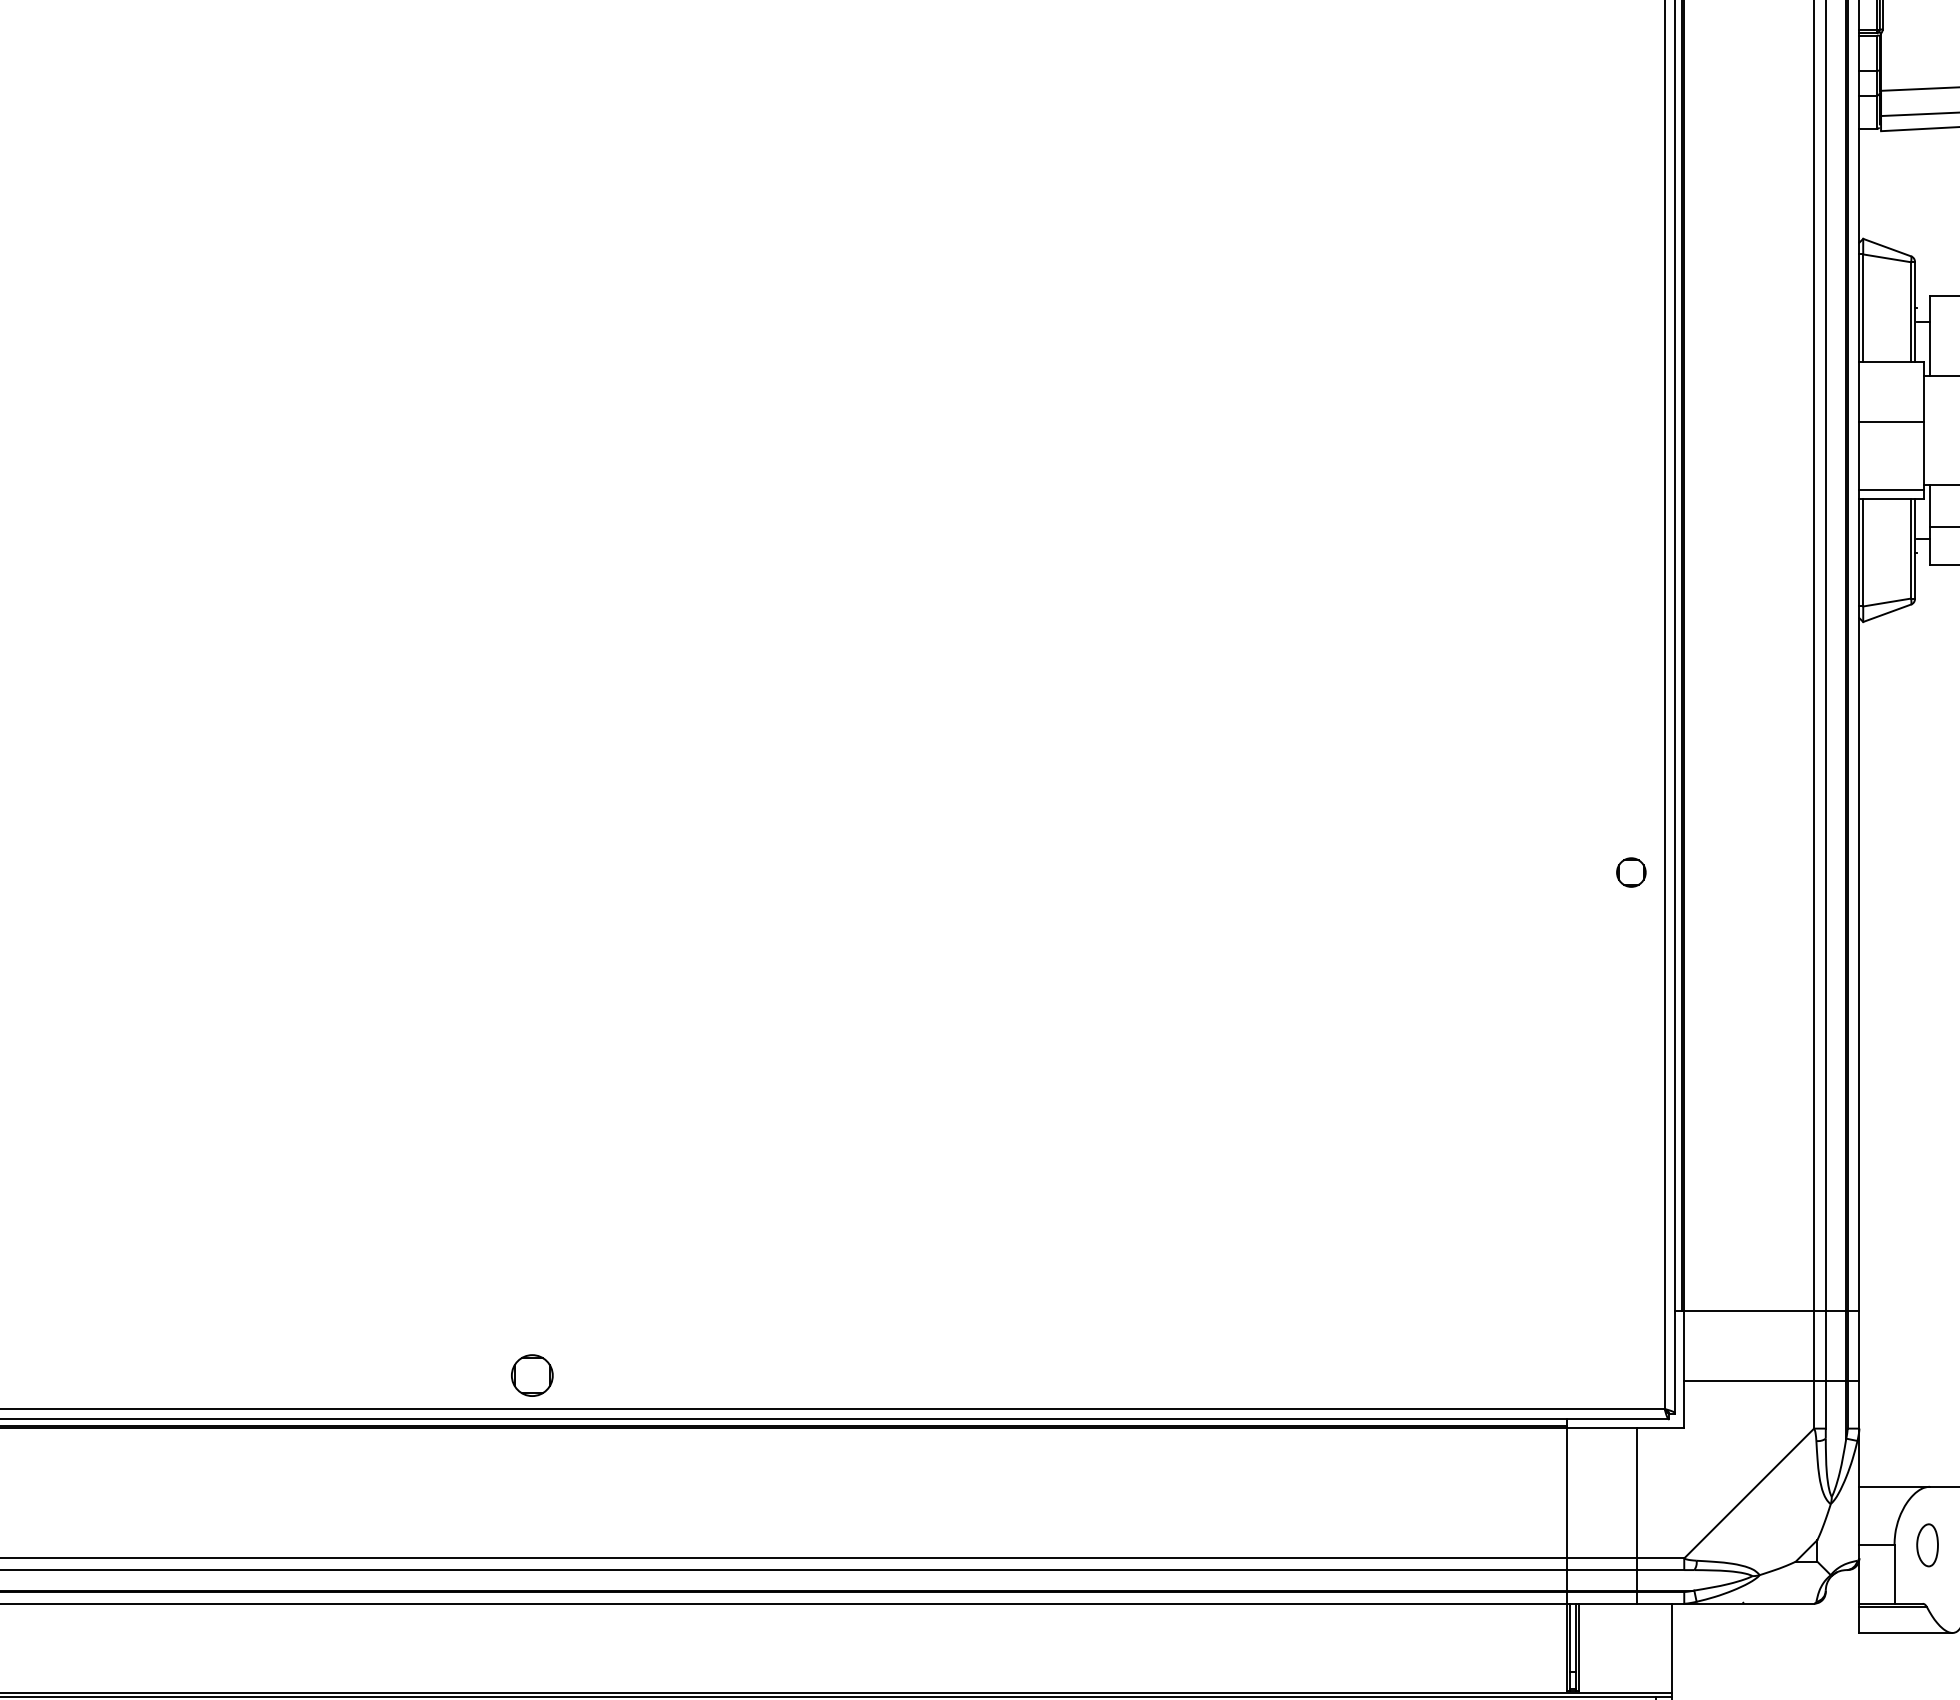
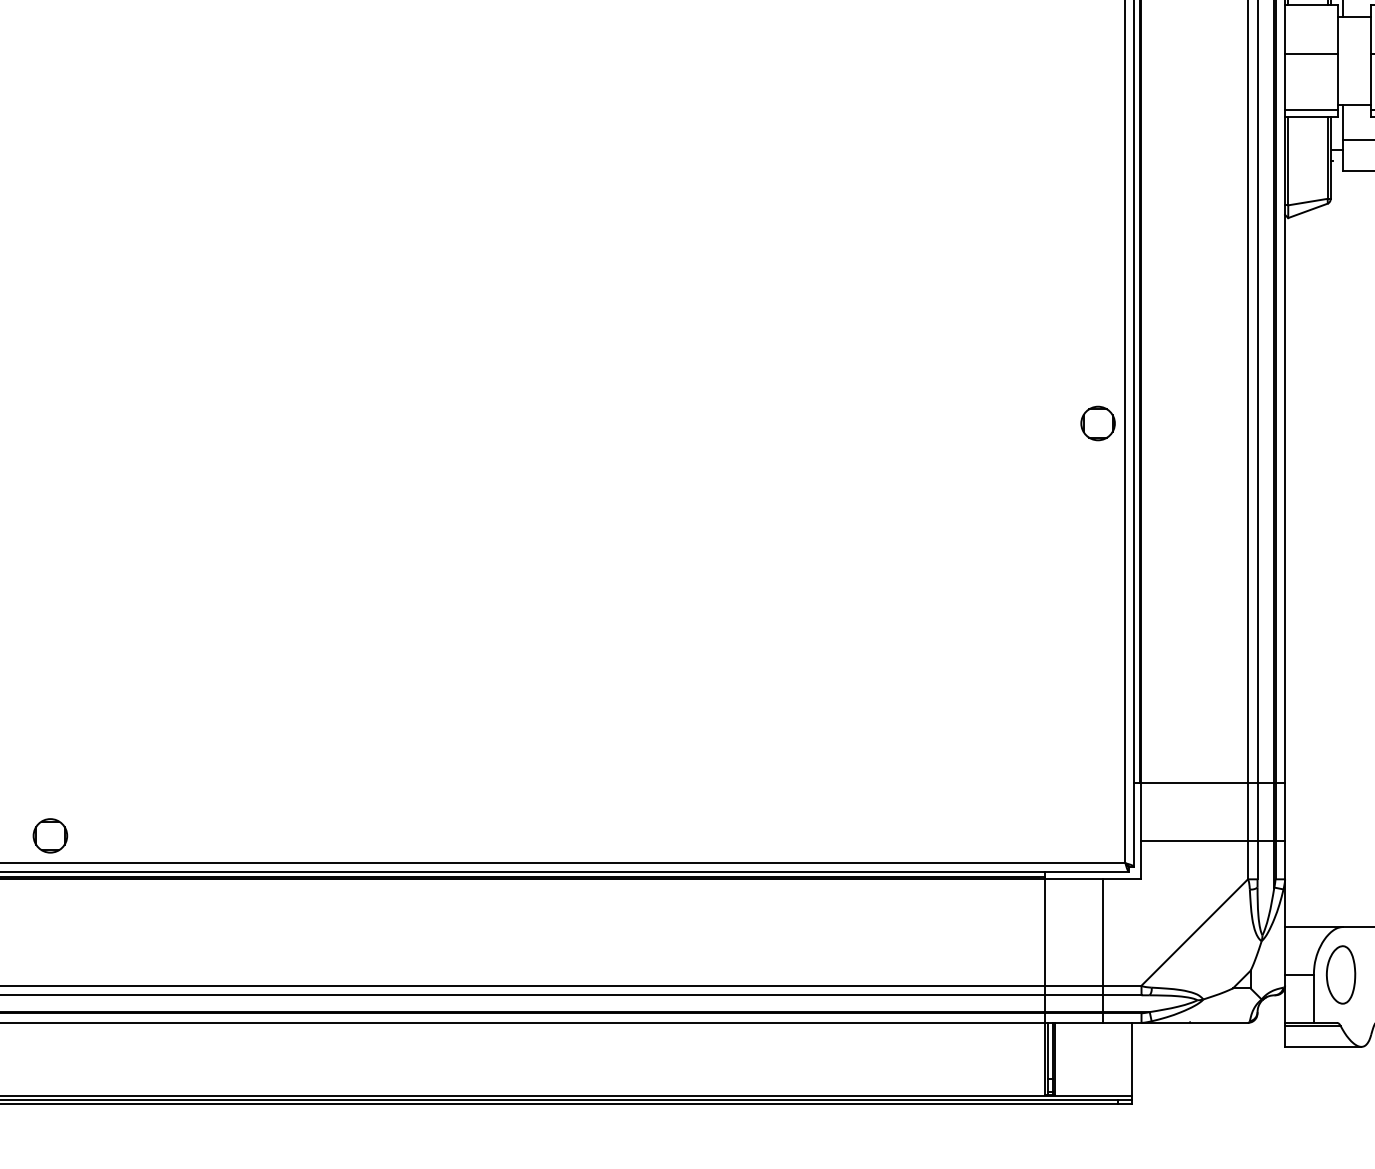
part: (1631, 872) -> (1098, 423), size x1.43
part: (532, 1375) -> (50, 835), moved
part: (1927, 1545) -> (1340, 975), size x1.67

